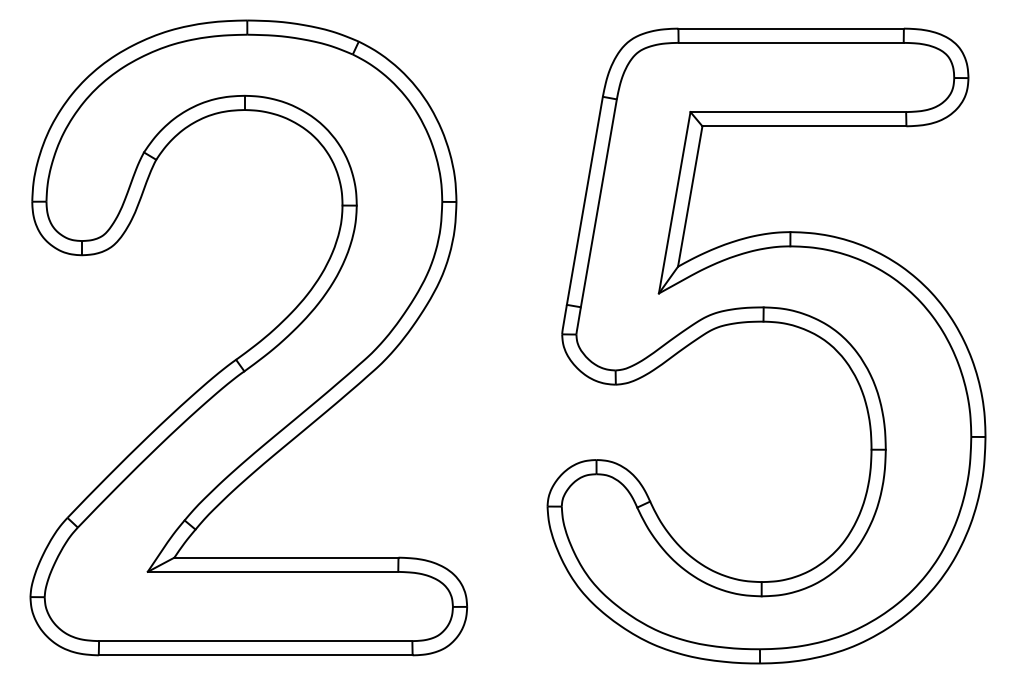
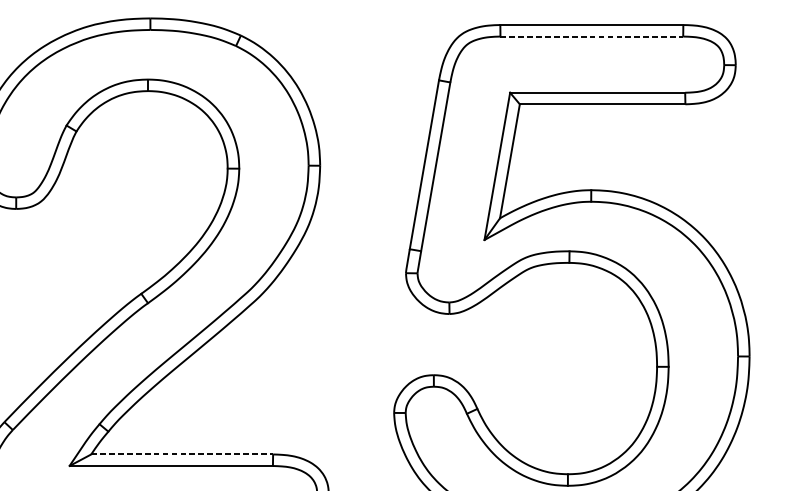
line: (791, 42) -> (592, 36), solid -> dashed
line: (286, 557) -> (182, 454), solid -> dashed

